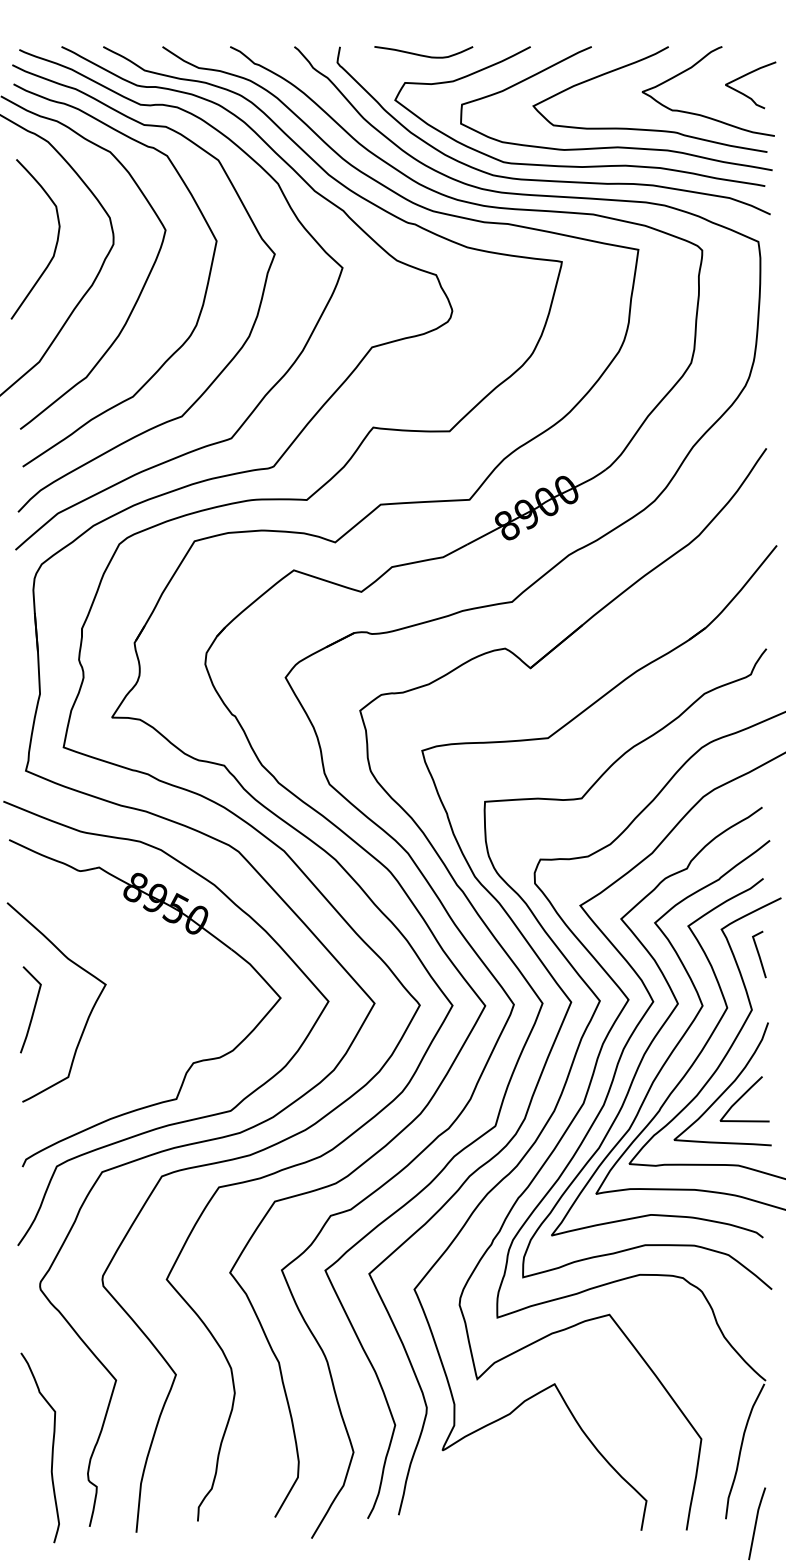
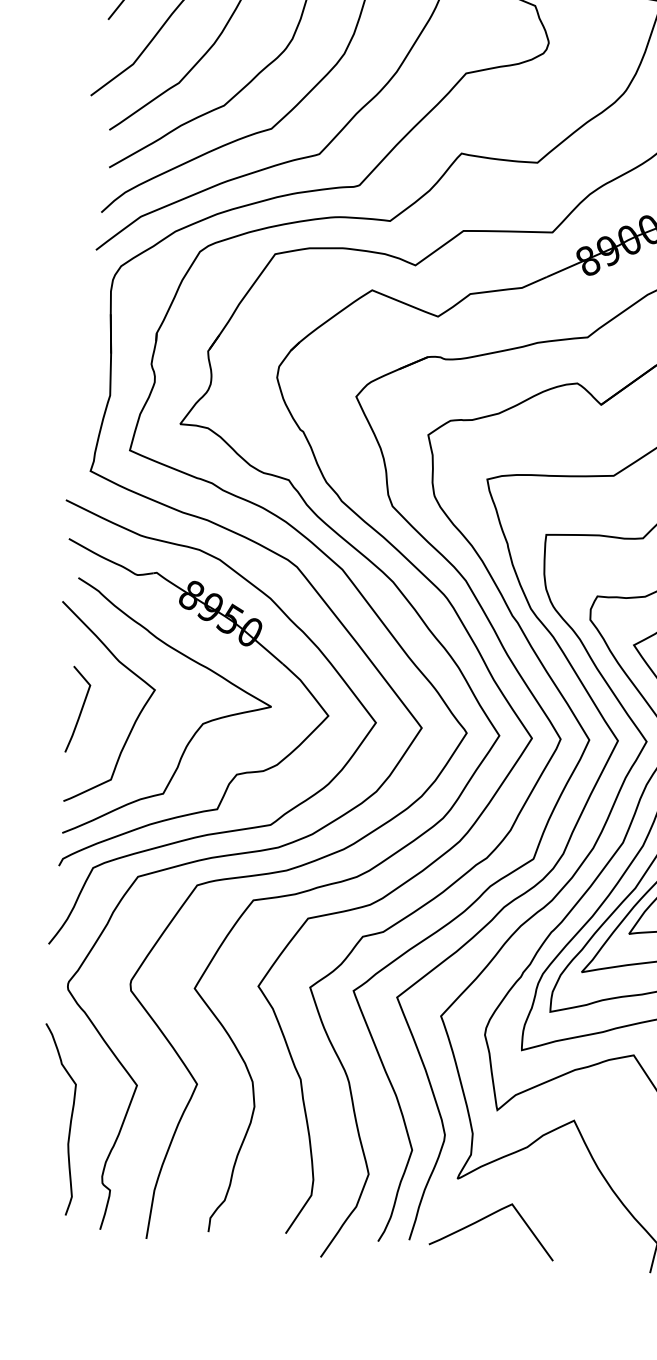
curve: (149, 1022) -> (195, 730), added
curve: (51, 1450) -> (69, 1122), moved
curve: (476, 1486) -> (488, 1217), added

